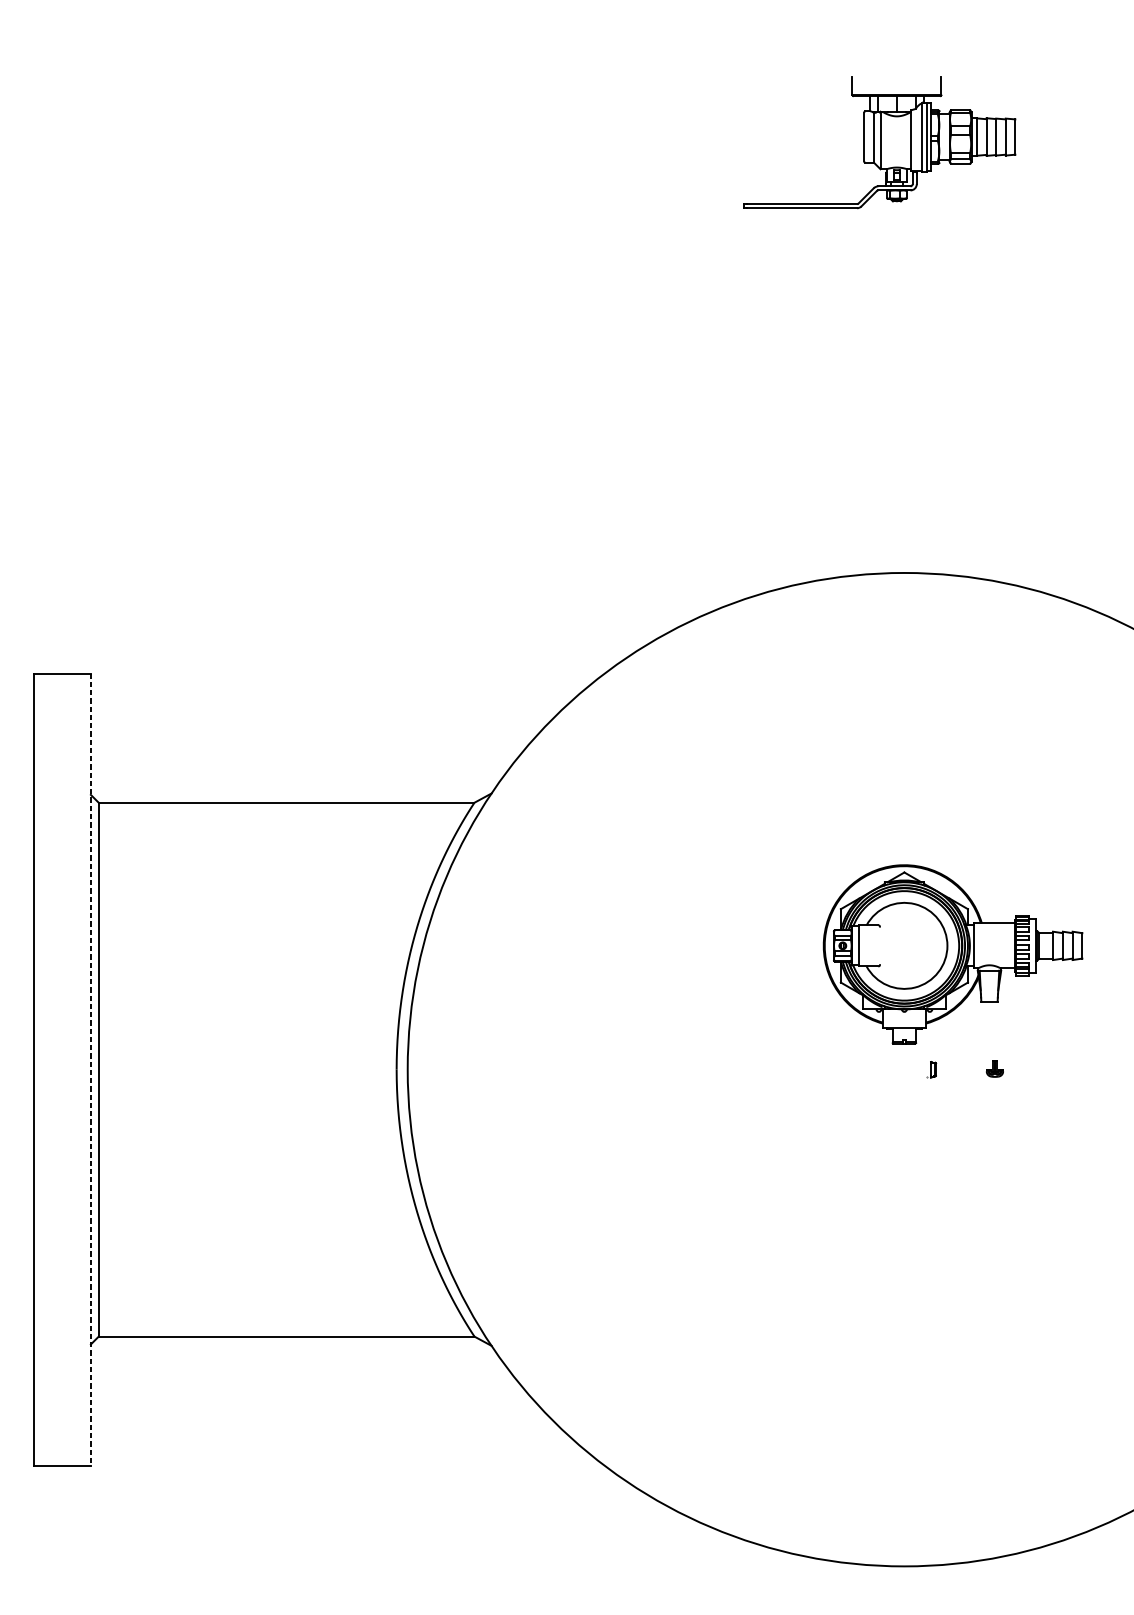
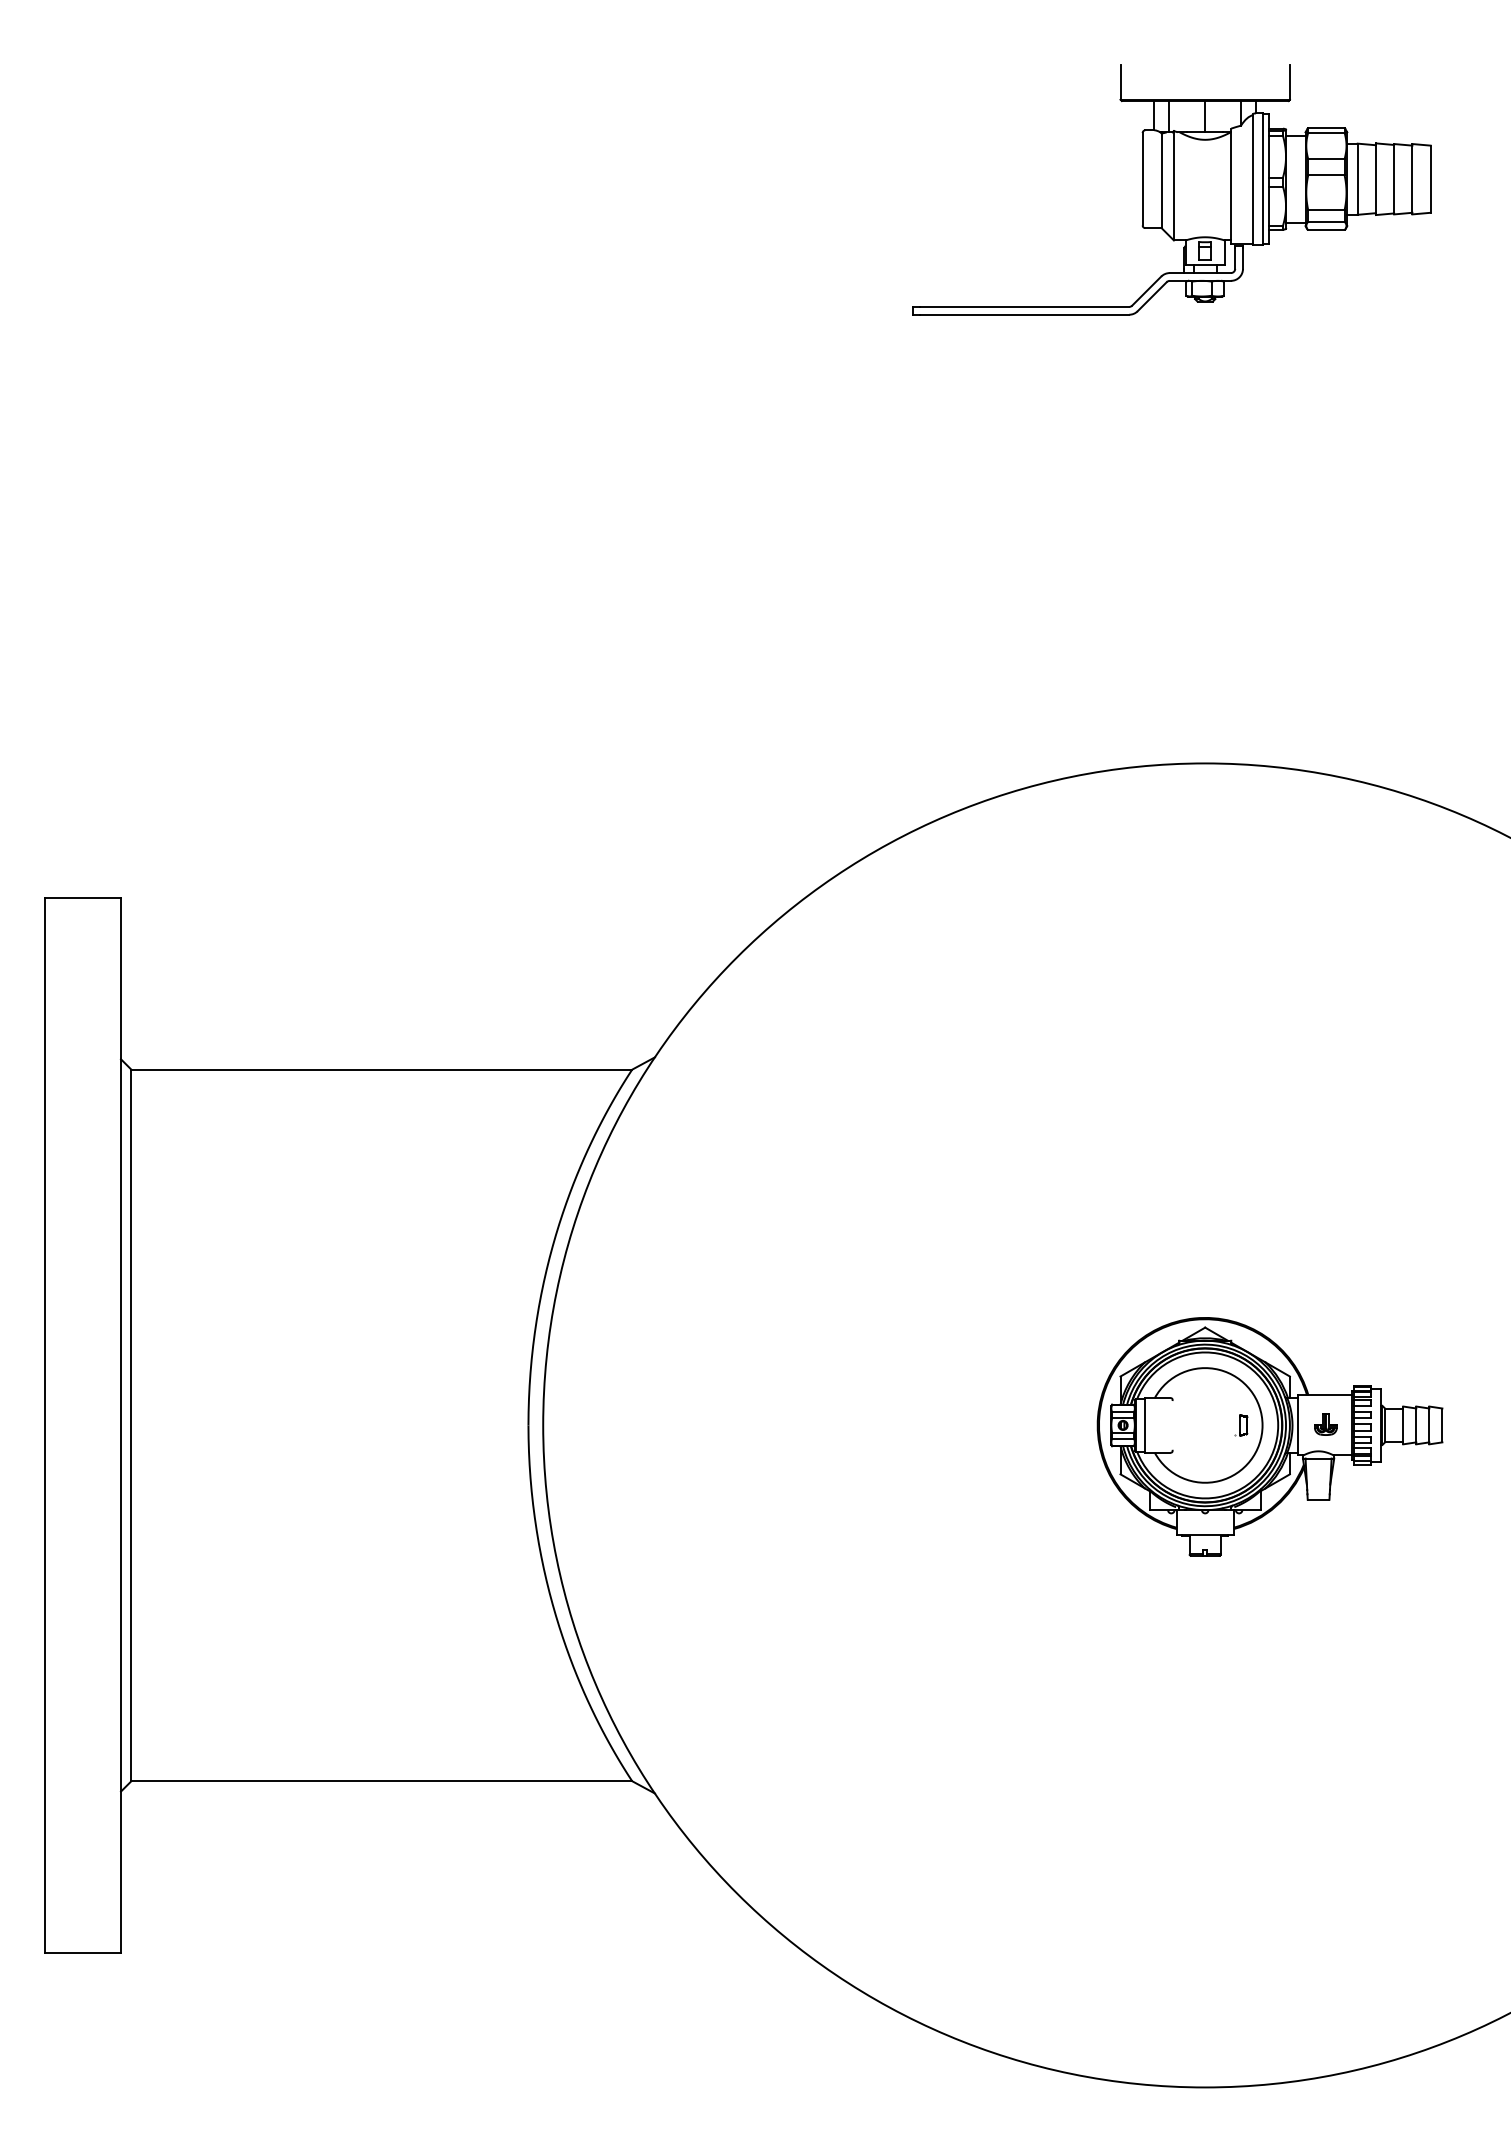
part: (879, 142) -> (1171, 189), size x1.43
part: (952, 954) -> (1269, 1436), moved
line: (90, 1069) -> (120, 1425), dashed -> solid

